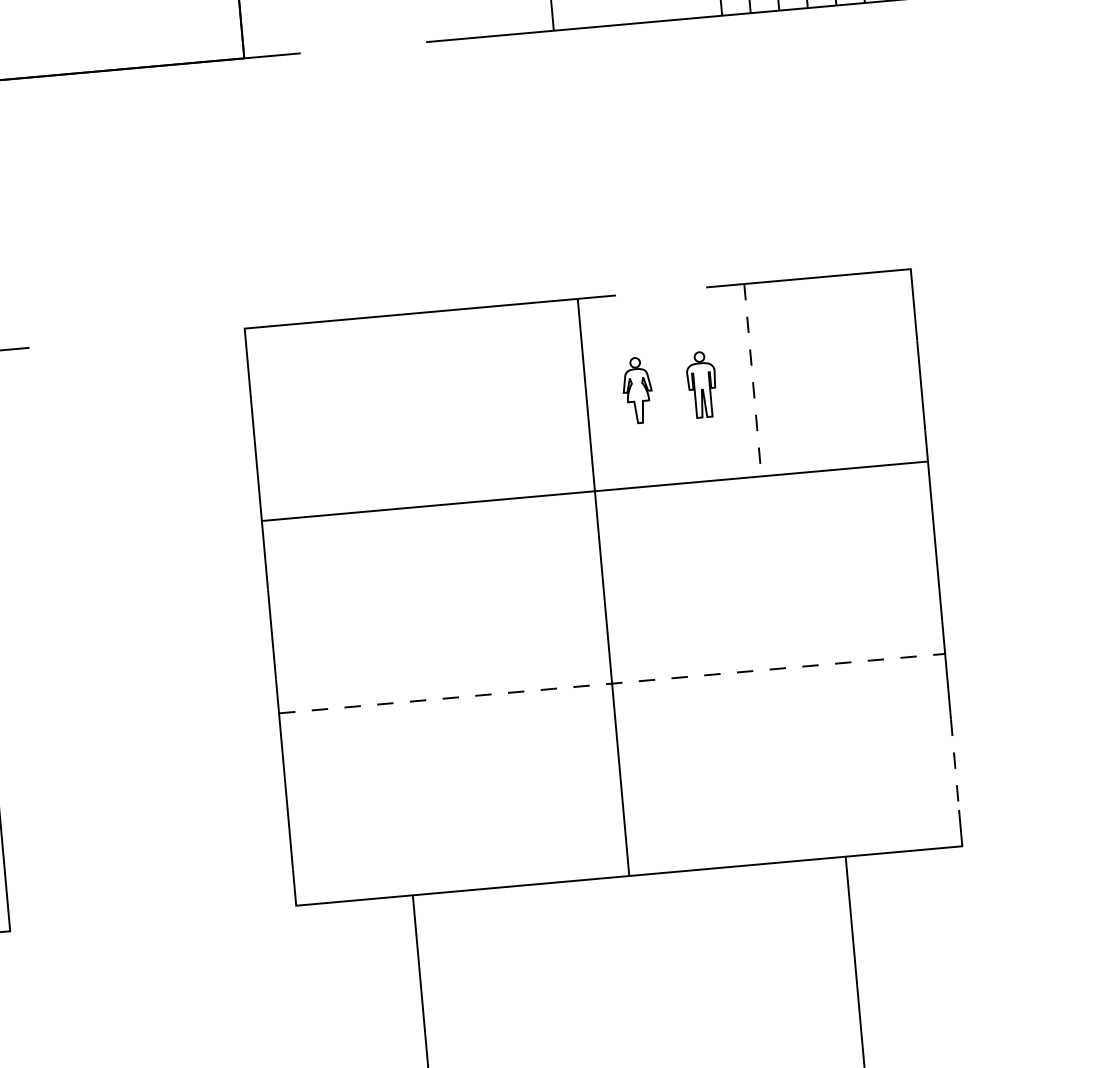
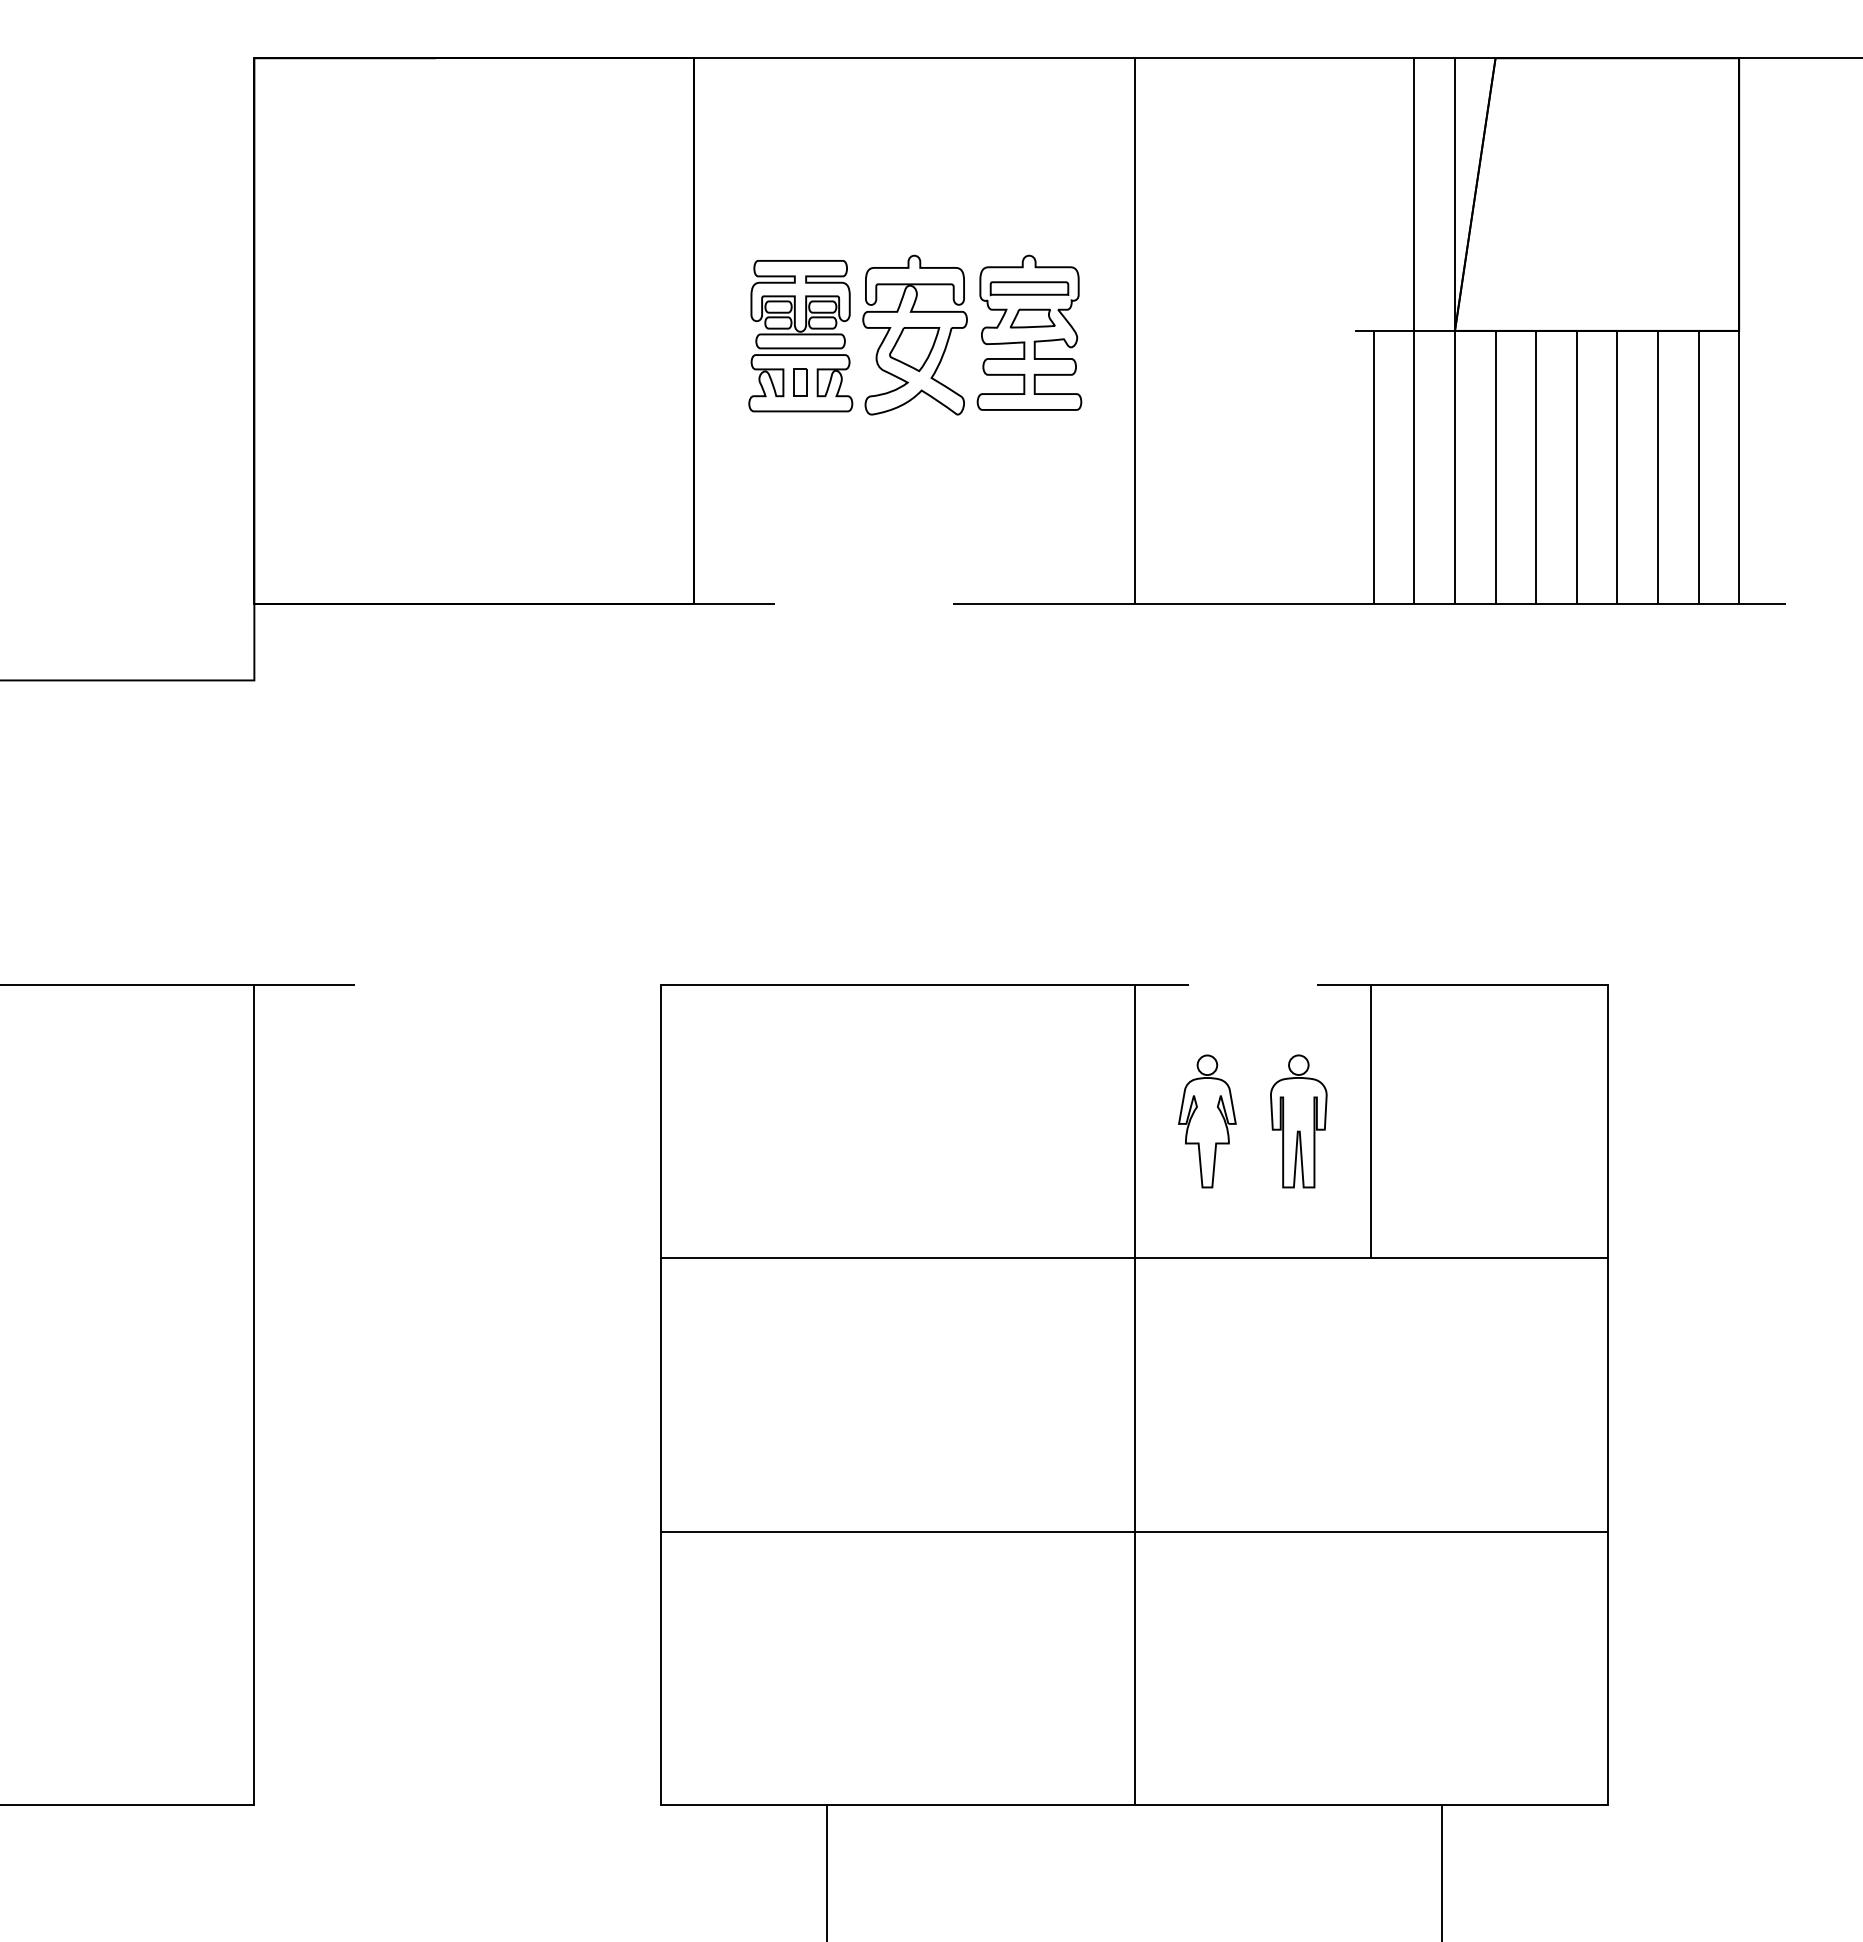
line: (753, 380) -> (1371, 1121), dashed -> solid
part: (701, 384) -> (1298, 1121), size x1.43
part: (637, 390) -> (1207, 1121), size x1.43
line: (612, 683) -> (1134, 1531), dashed -> solid
line: (954, 764) -> (1607, 1689), dashed -> solid

